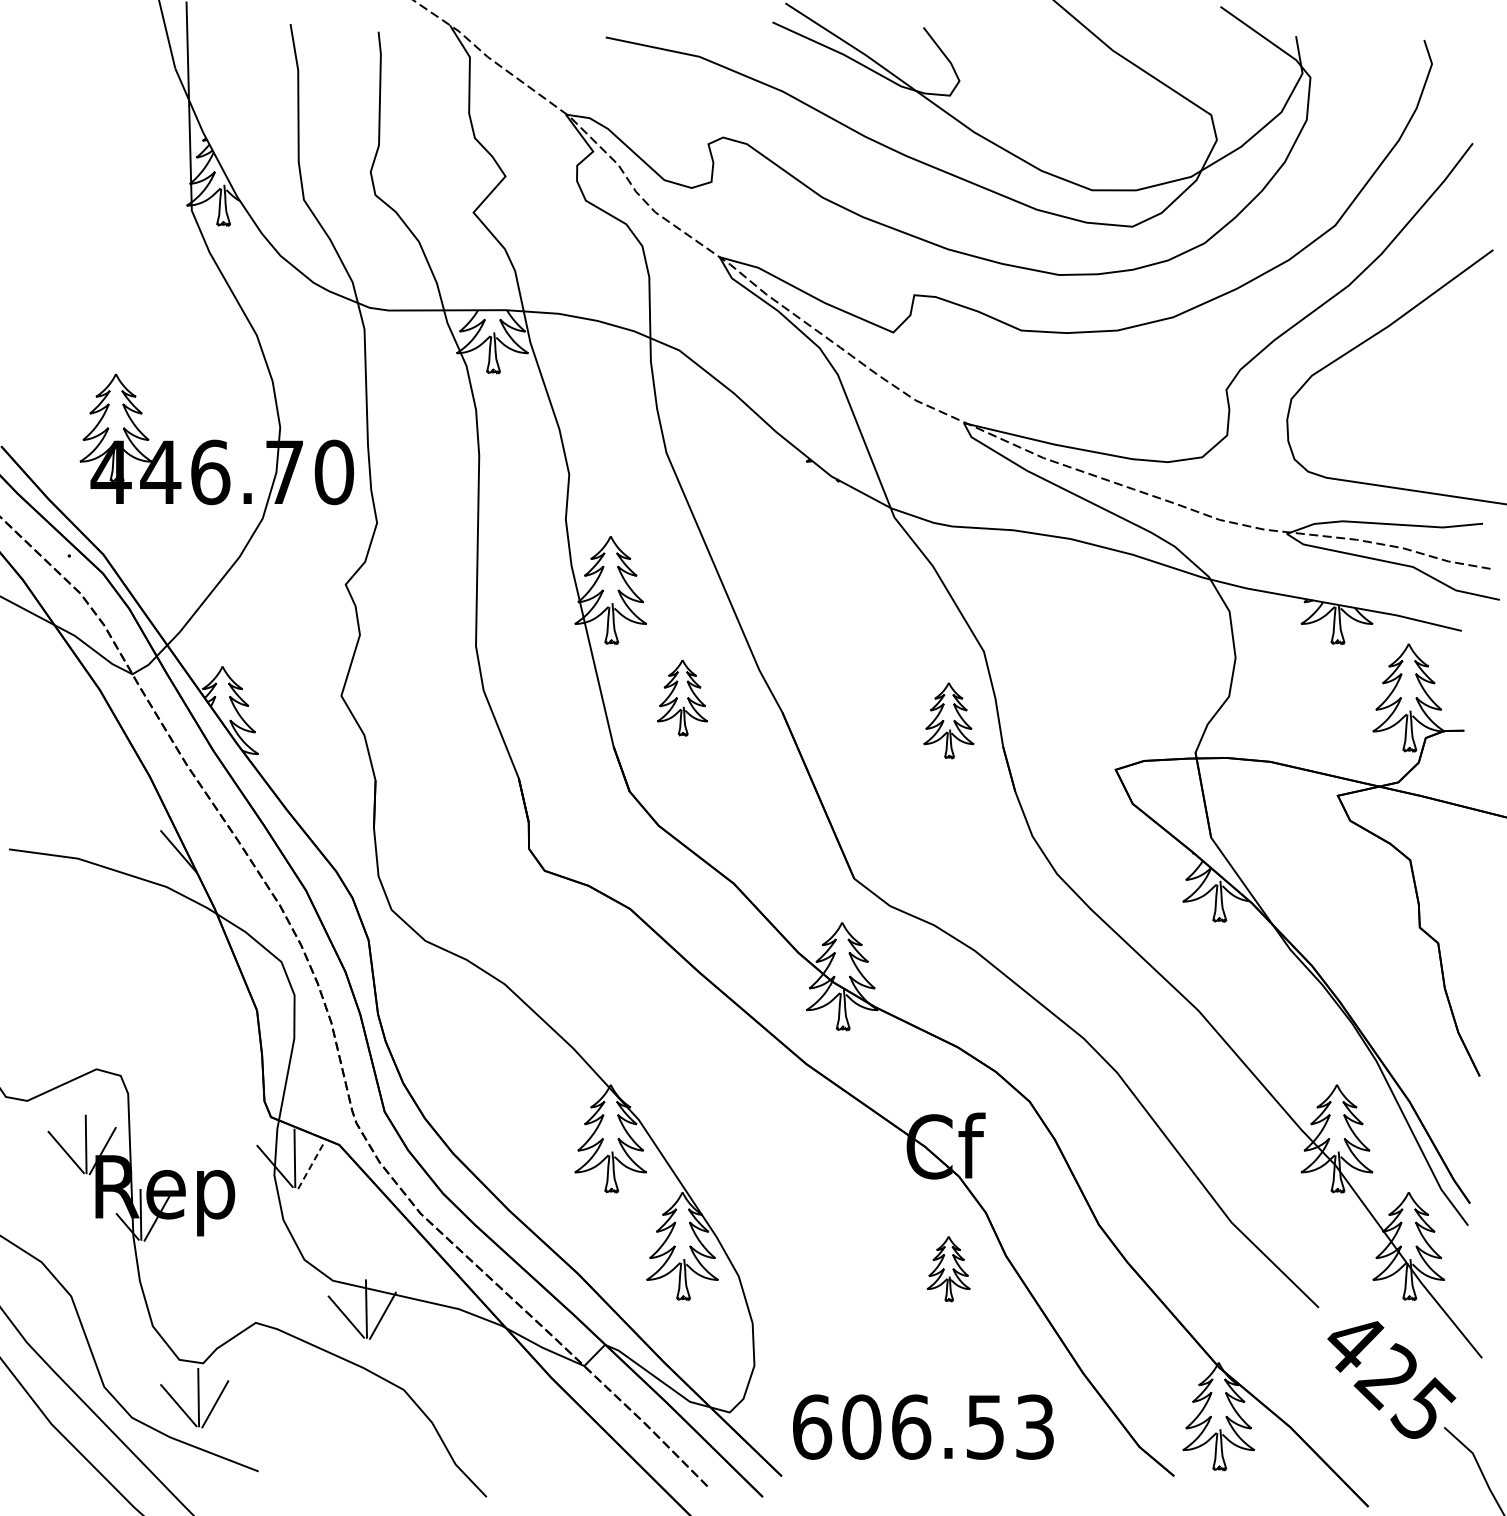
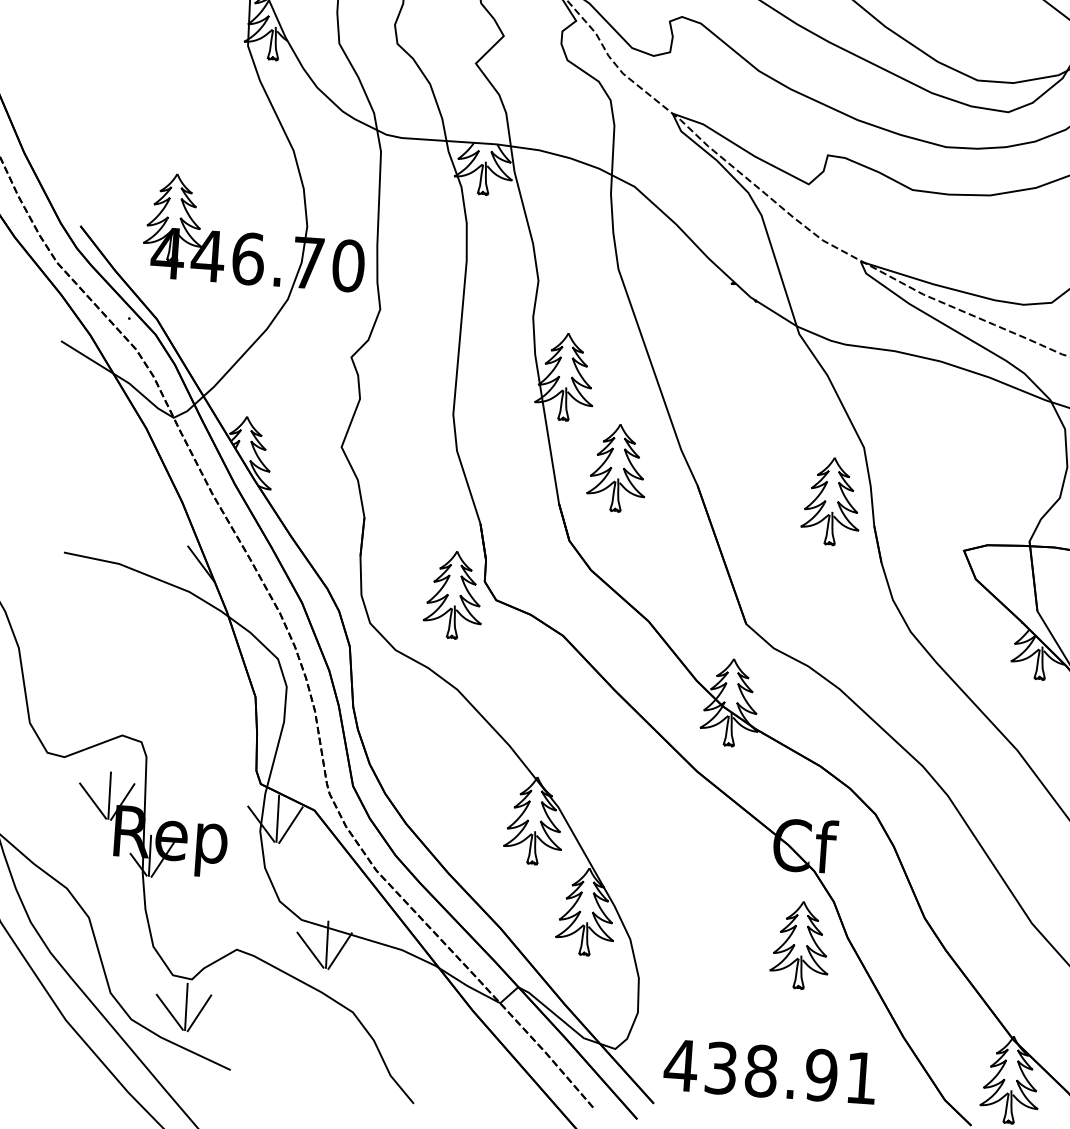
part: (682, 697) -> (617, 467), size x1.43
part: (948, 720) -> (831, 501), size x1.43
part: (492, 867) -> (454, 594), added
line: (311, 1164) -> (290, 824), dashed -> solid
part: (948, 1268) -> (800, 944), size x1.67
text: (922, 1426) -> (770, 1071), 606.53 -> 438.91

